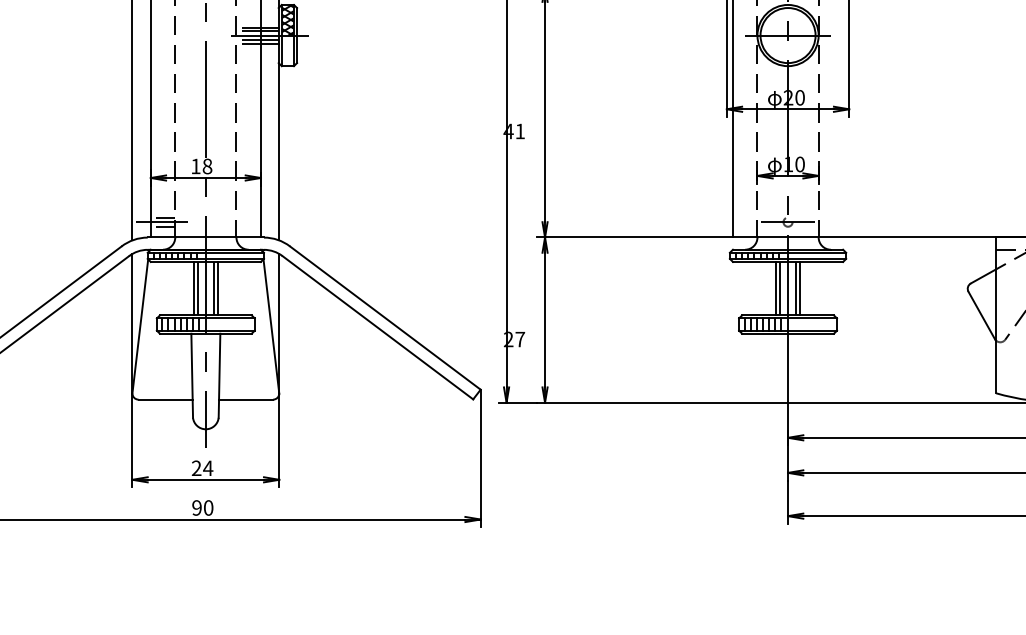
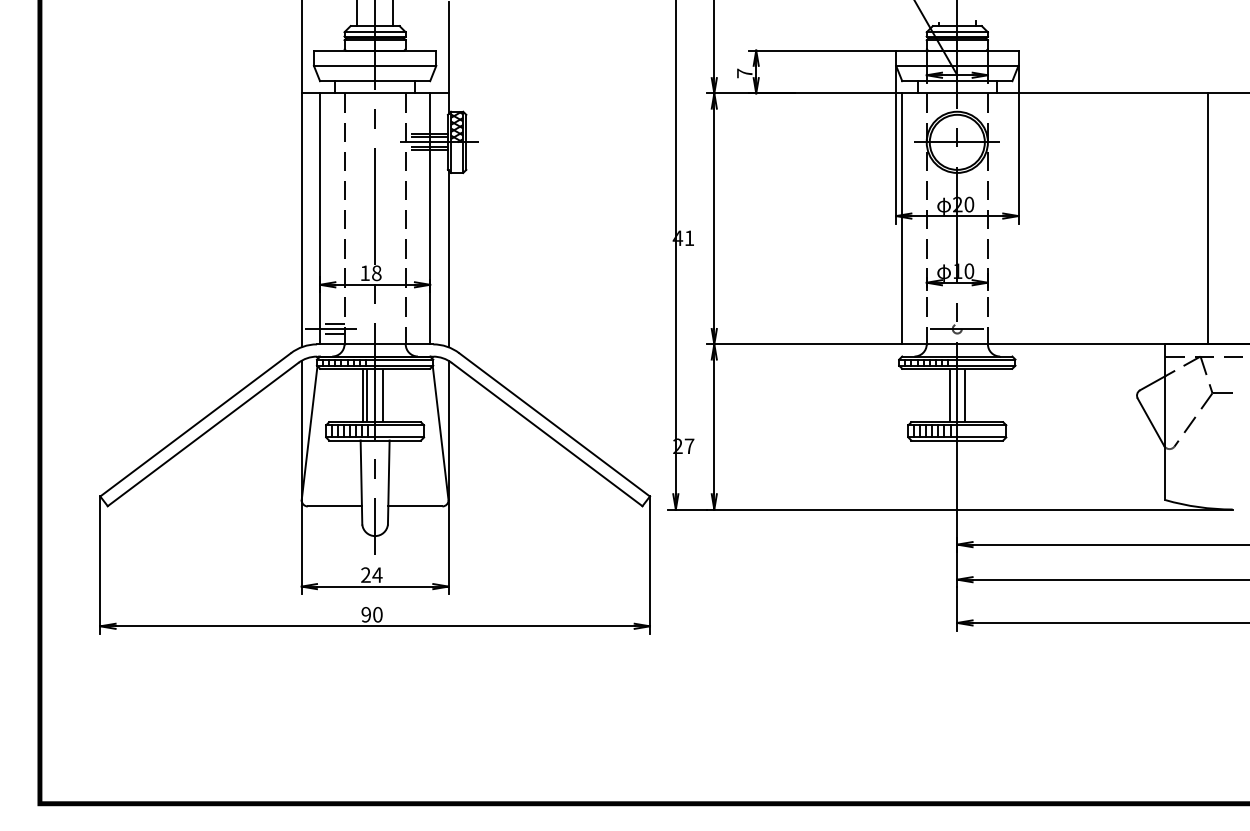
line: (218, 288) -> (387, 395), removed
line: (776, 288) -> (945, 395), removed
line: (800, 288) -> (969, 395), removed

